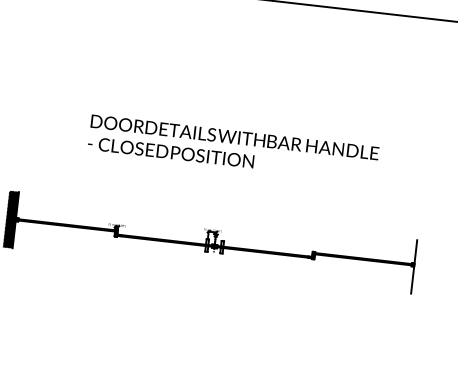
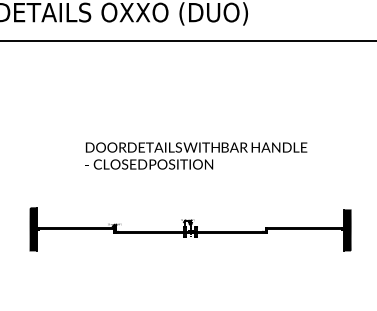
hatch: (418, 266) -> (347, 229), added

